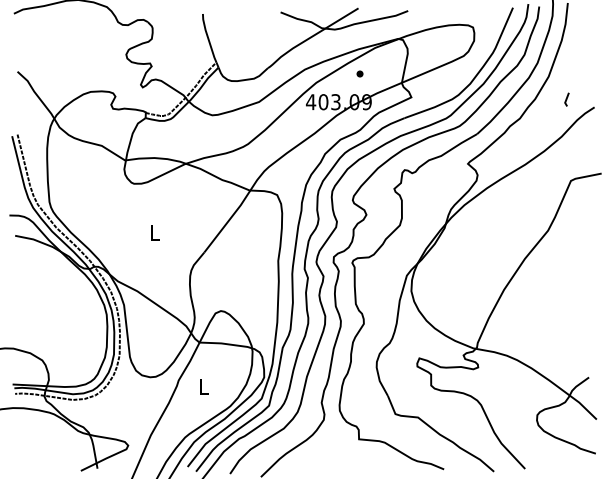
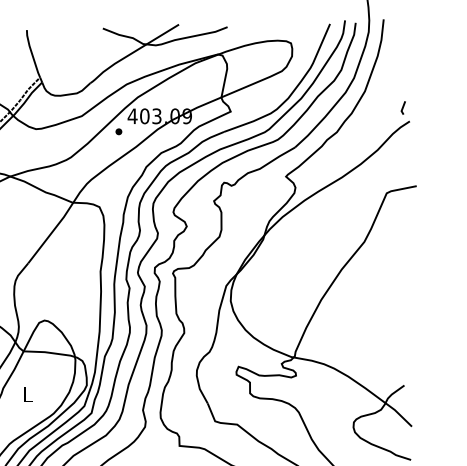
part: (359, 73) -> (118, 131), moved
line: (566, 99) -> (402, 107), moved

